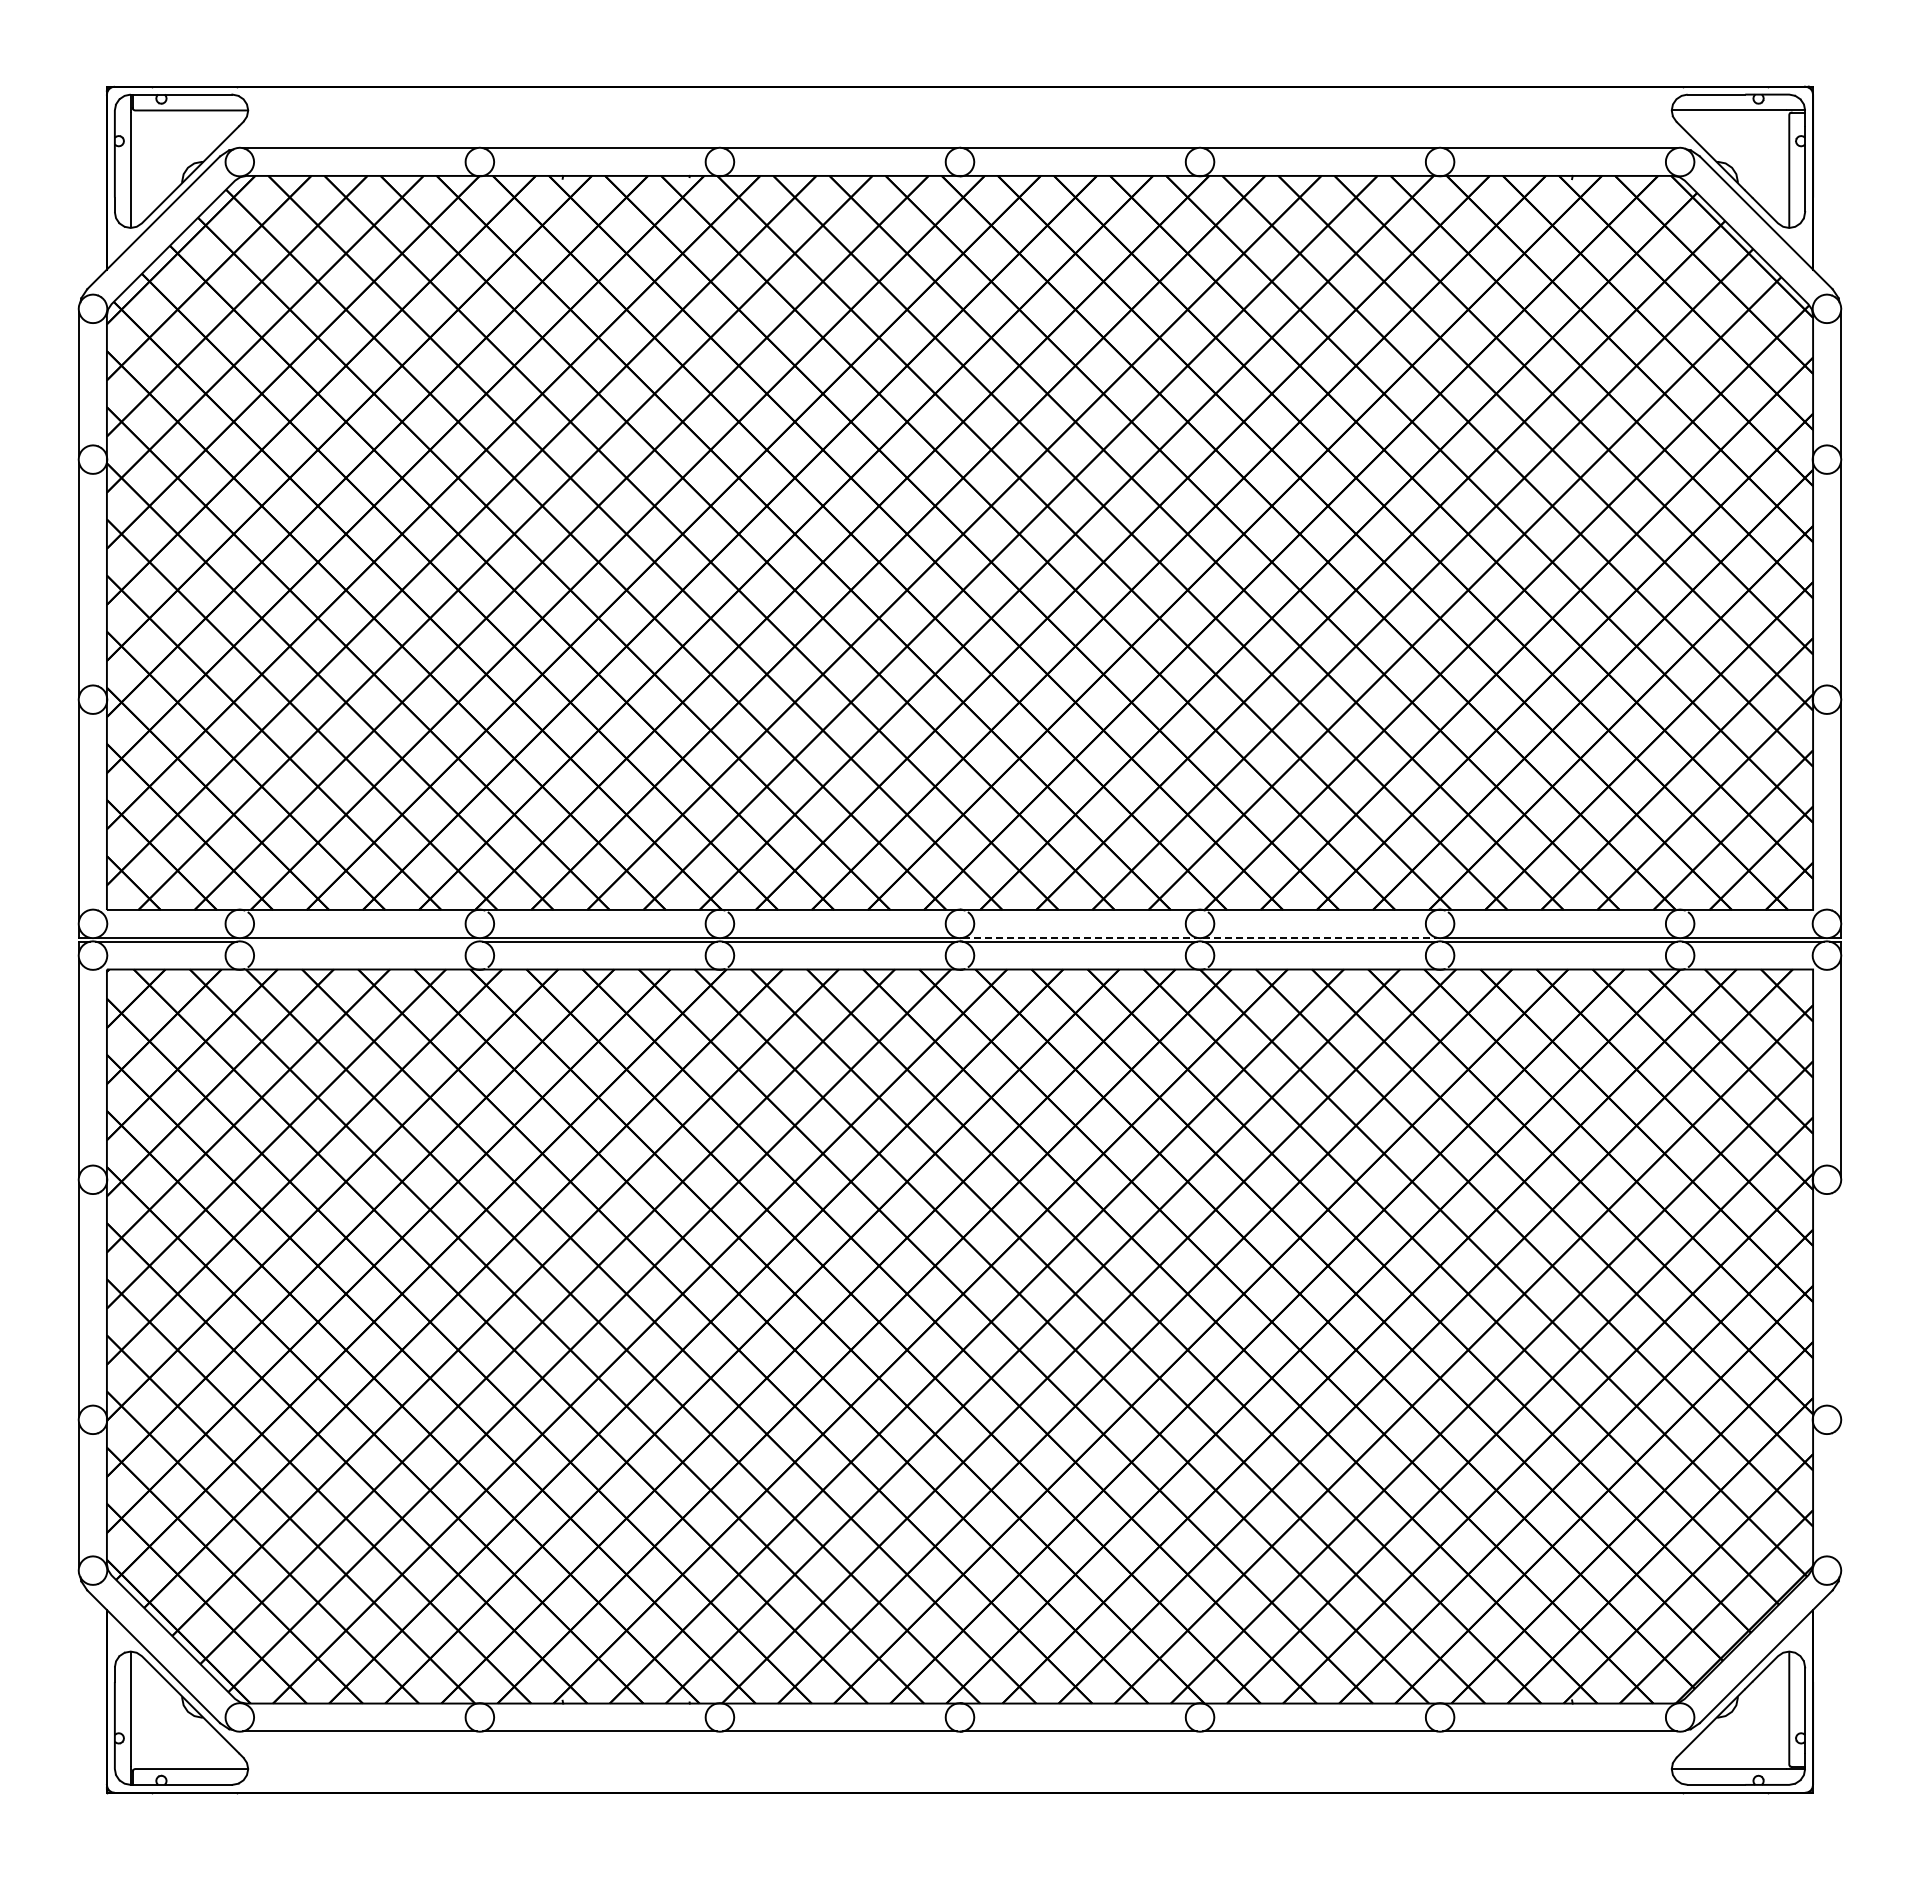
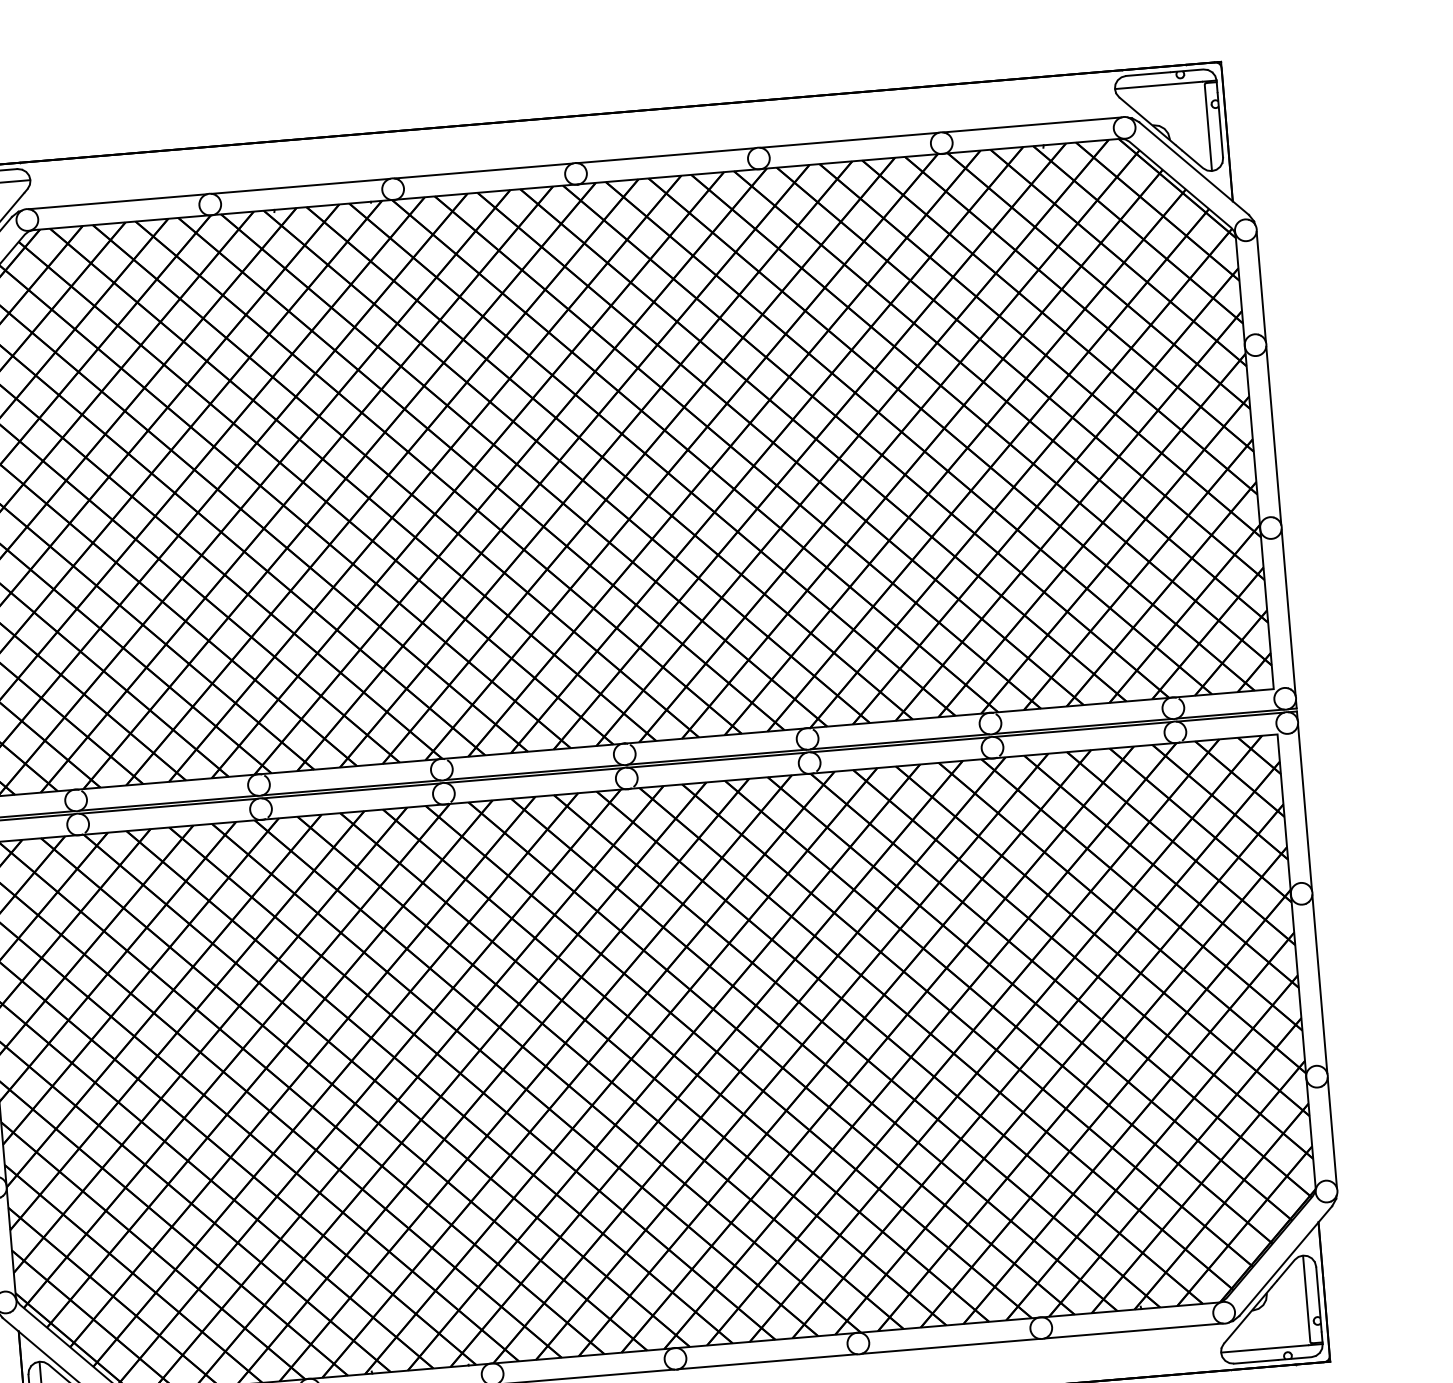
line: (1080, 937) -> (717, 756), dashed -> solid
line: (1320, 937) -> (900, 741), dashed -> solid
line: (359, 941) -> (168, 806), added
line: (1840, 1299) -> (1319, 984), added
line: (1840, 1495) -> (1332, 1133), added

